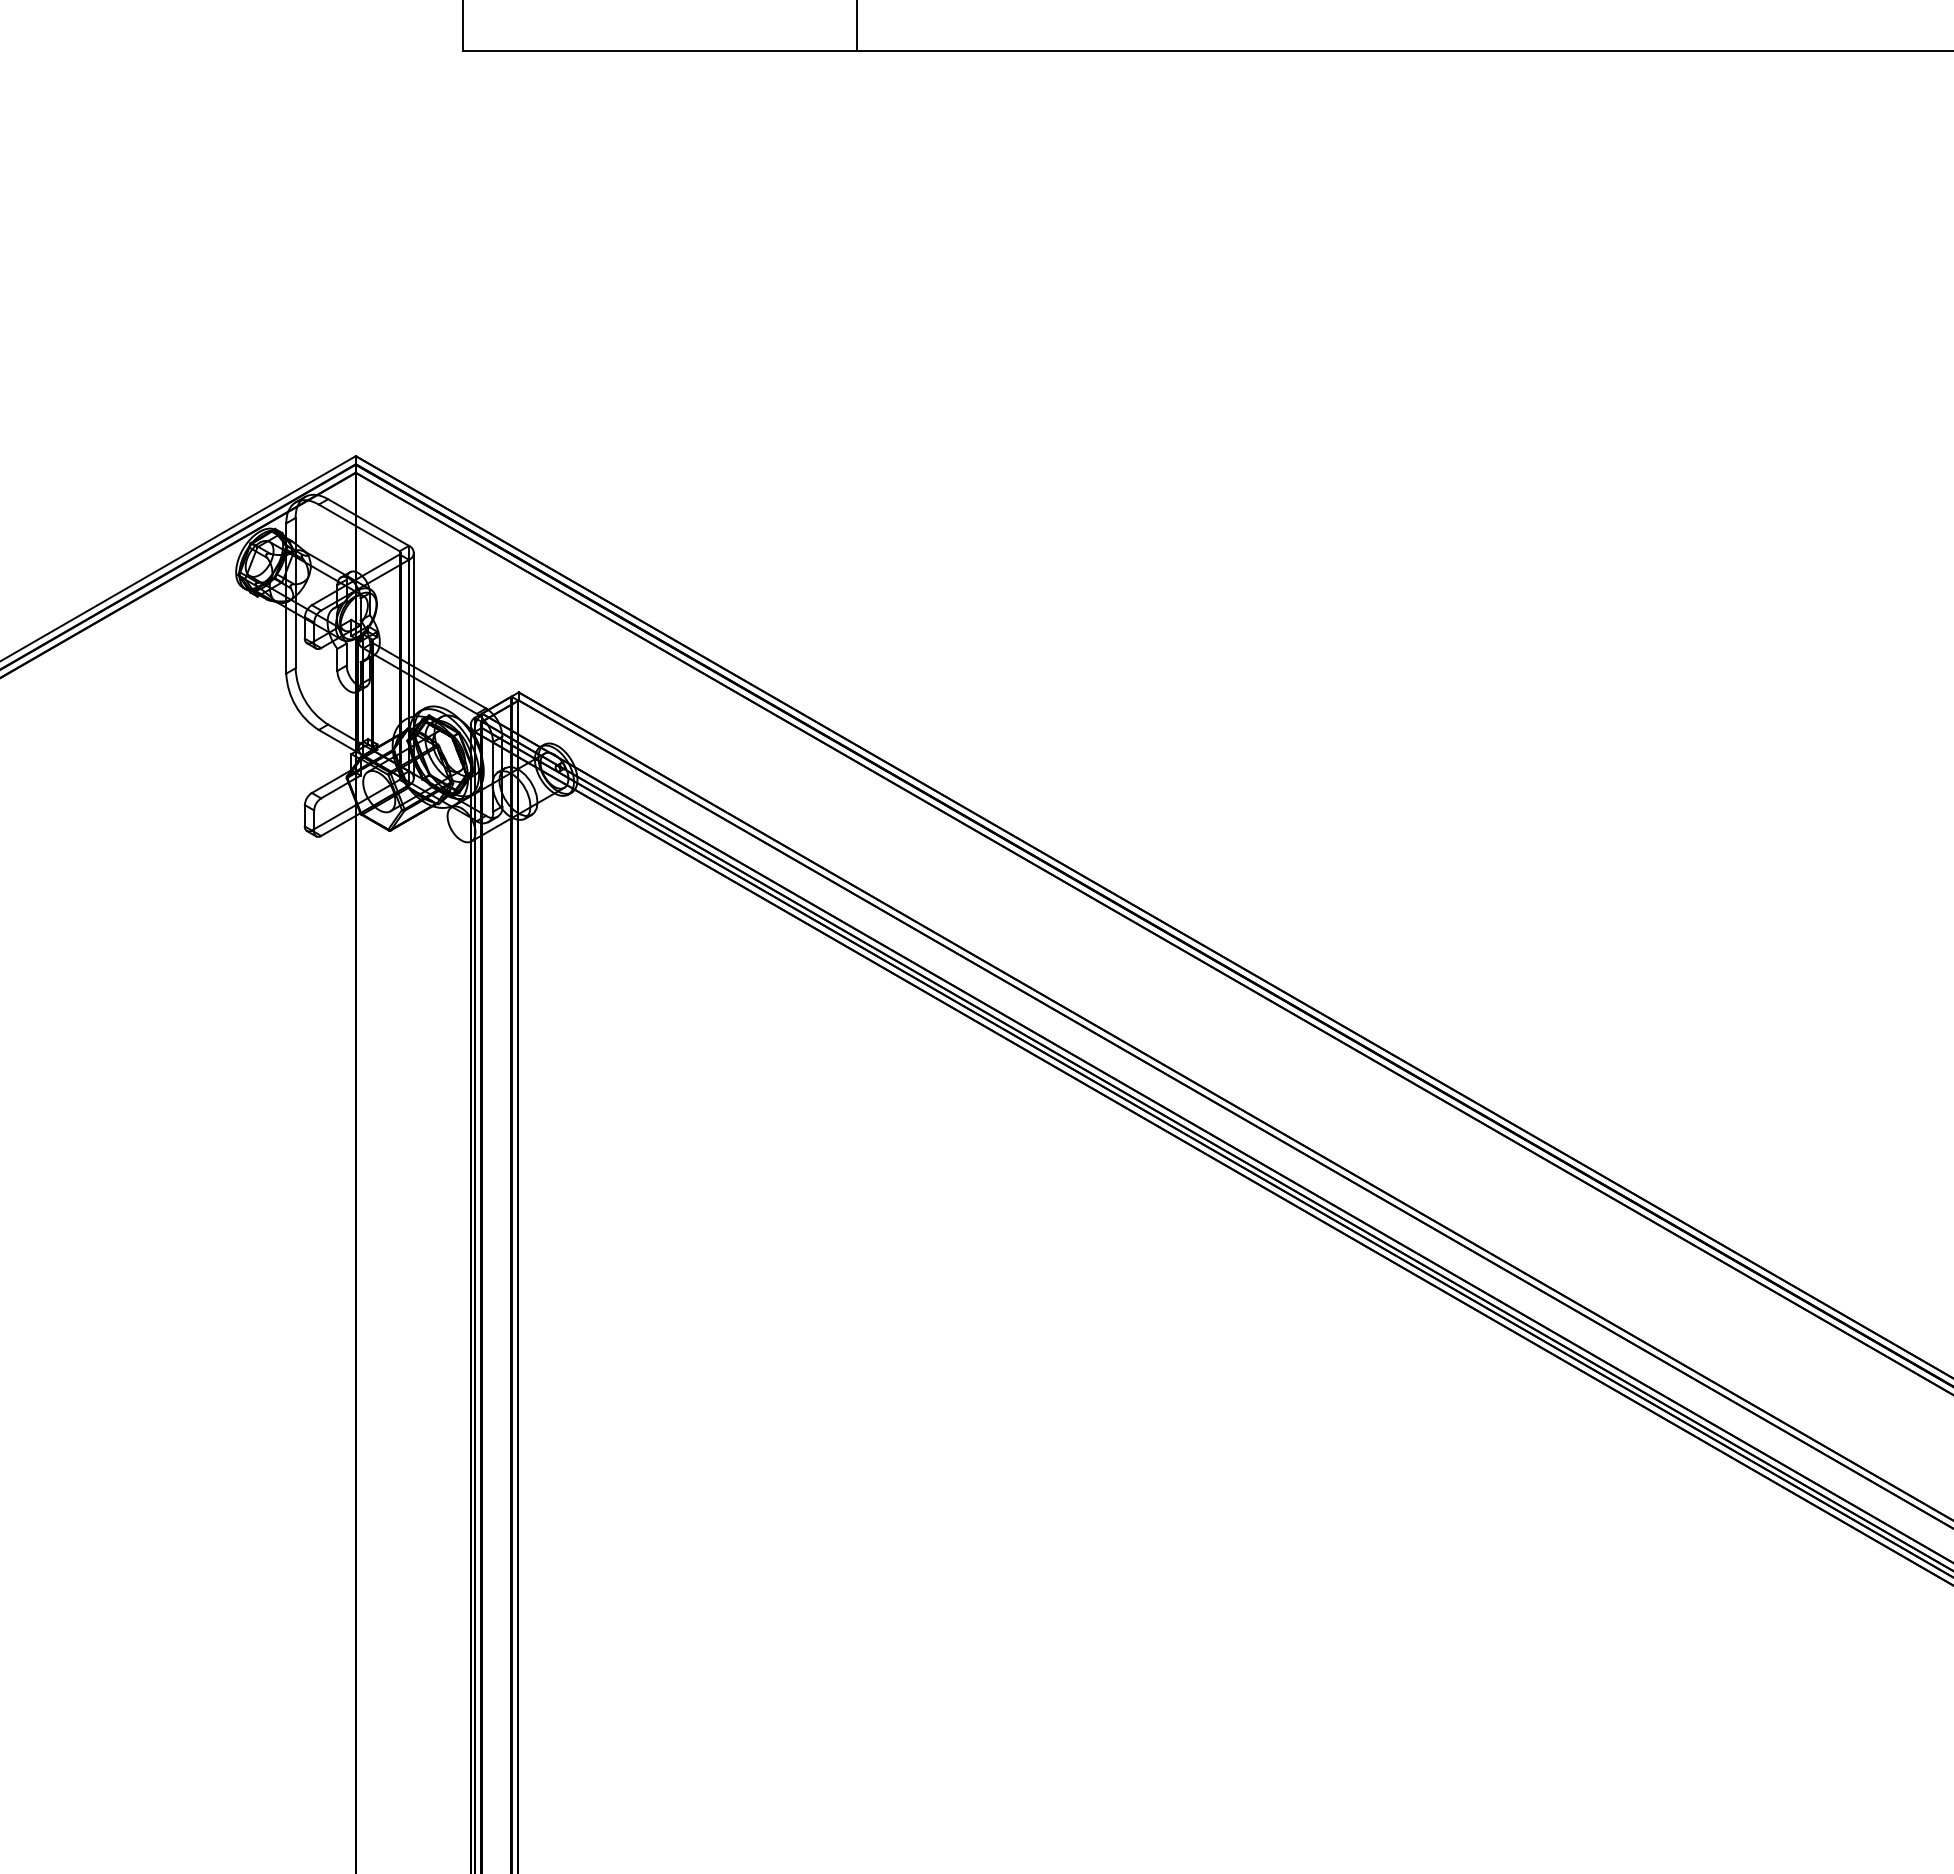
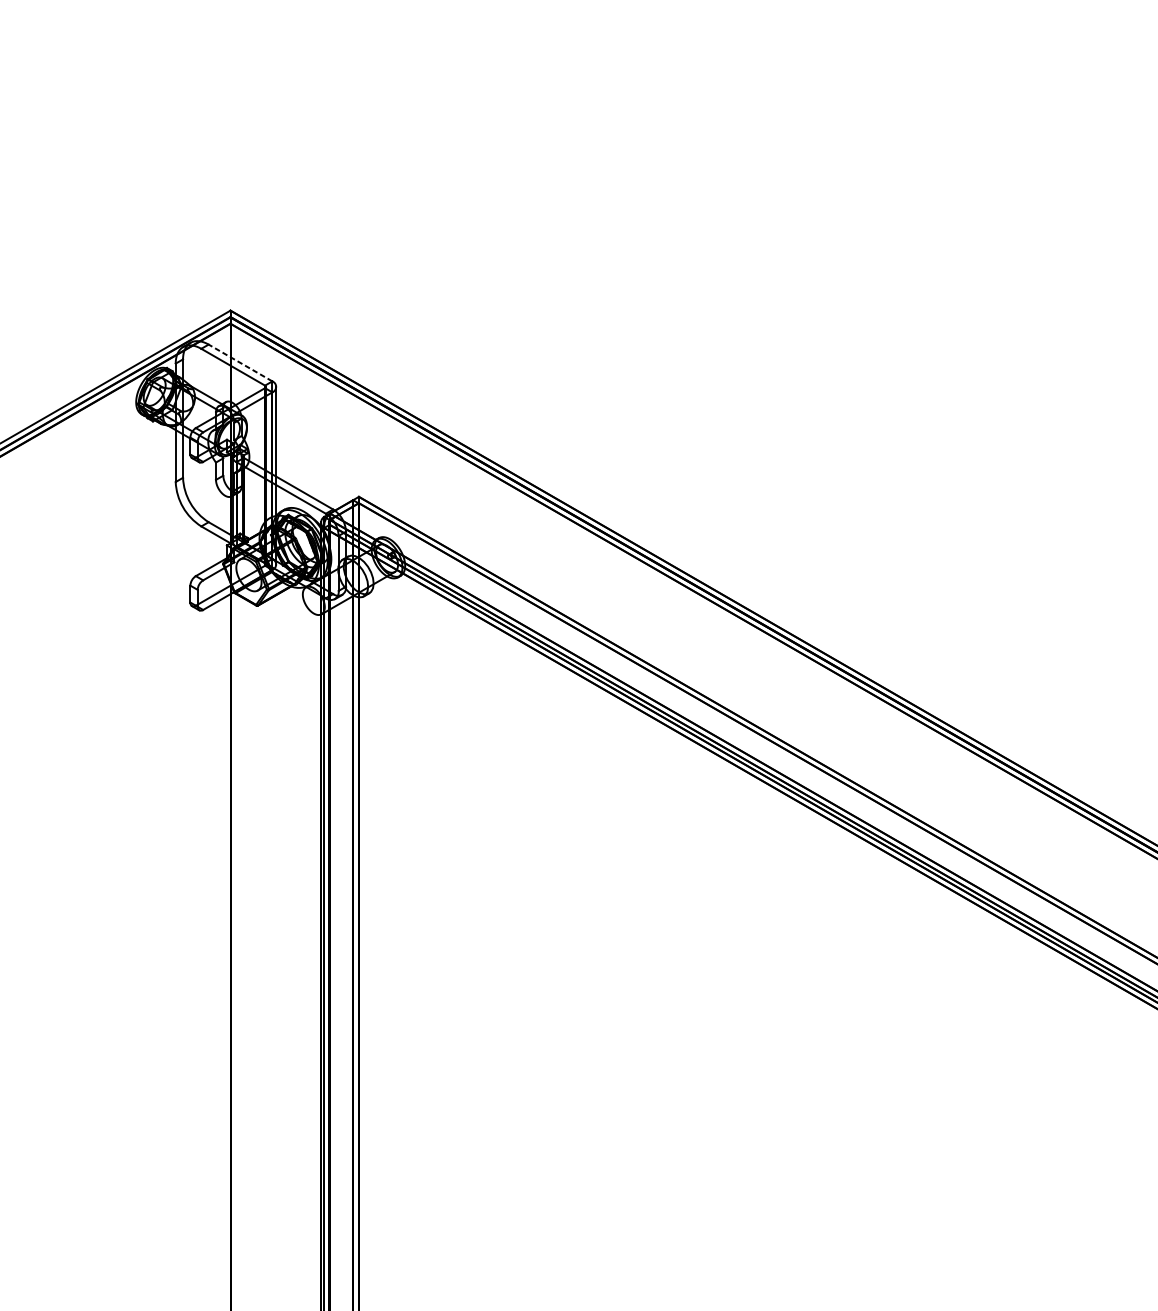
line: (368, 522) -> (240, 362), solid -> dashed

